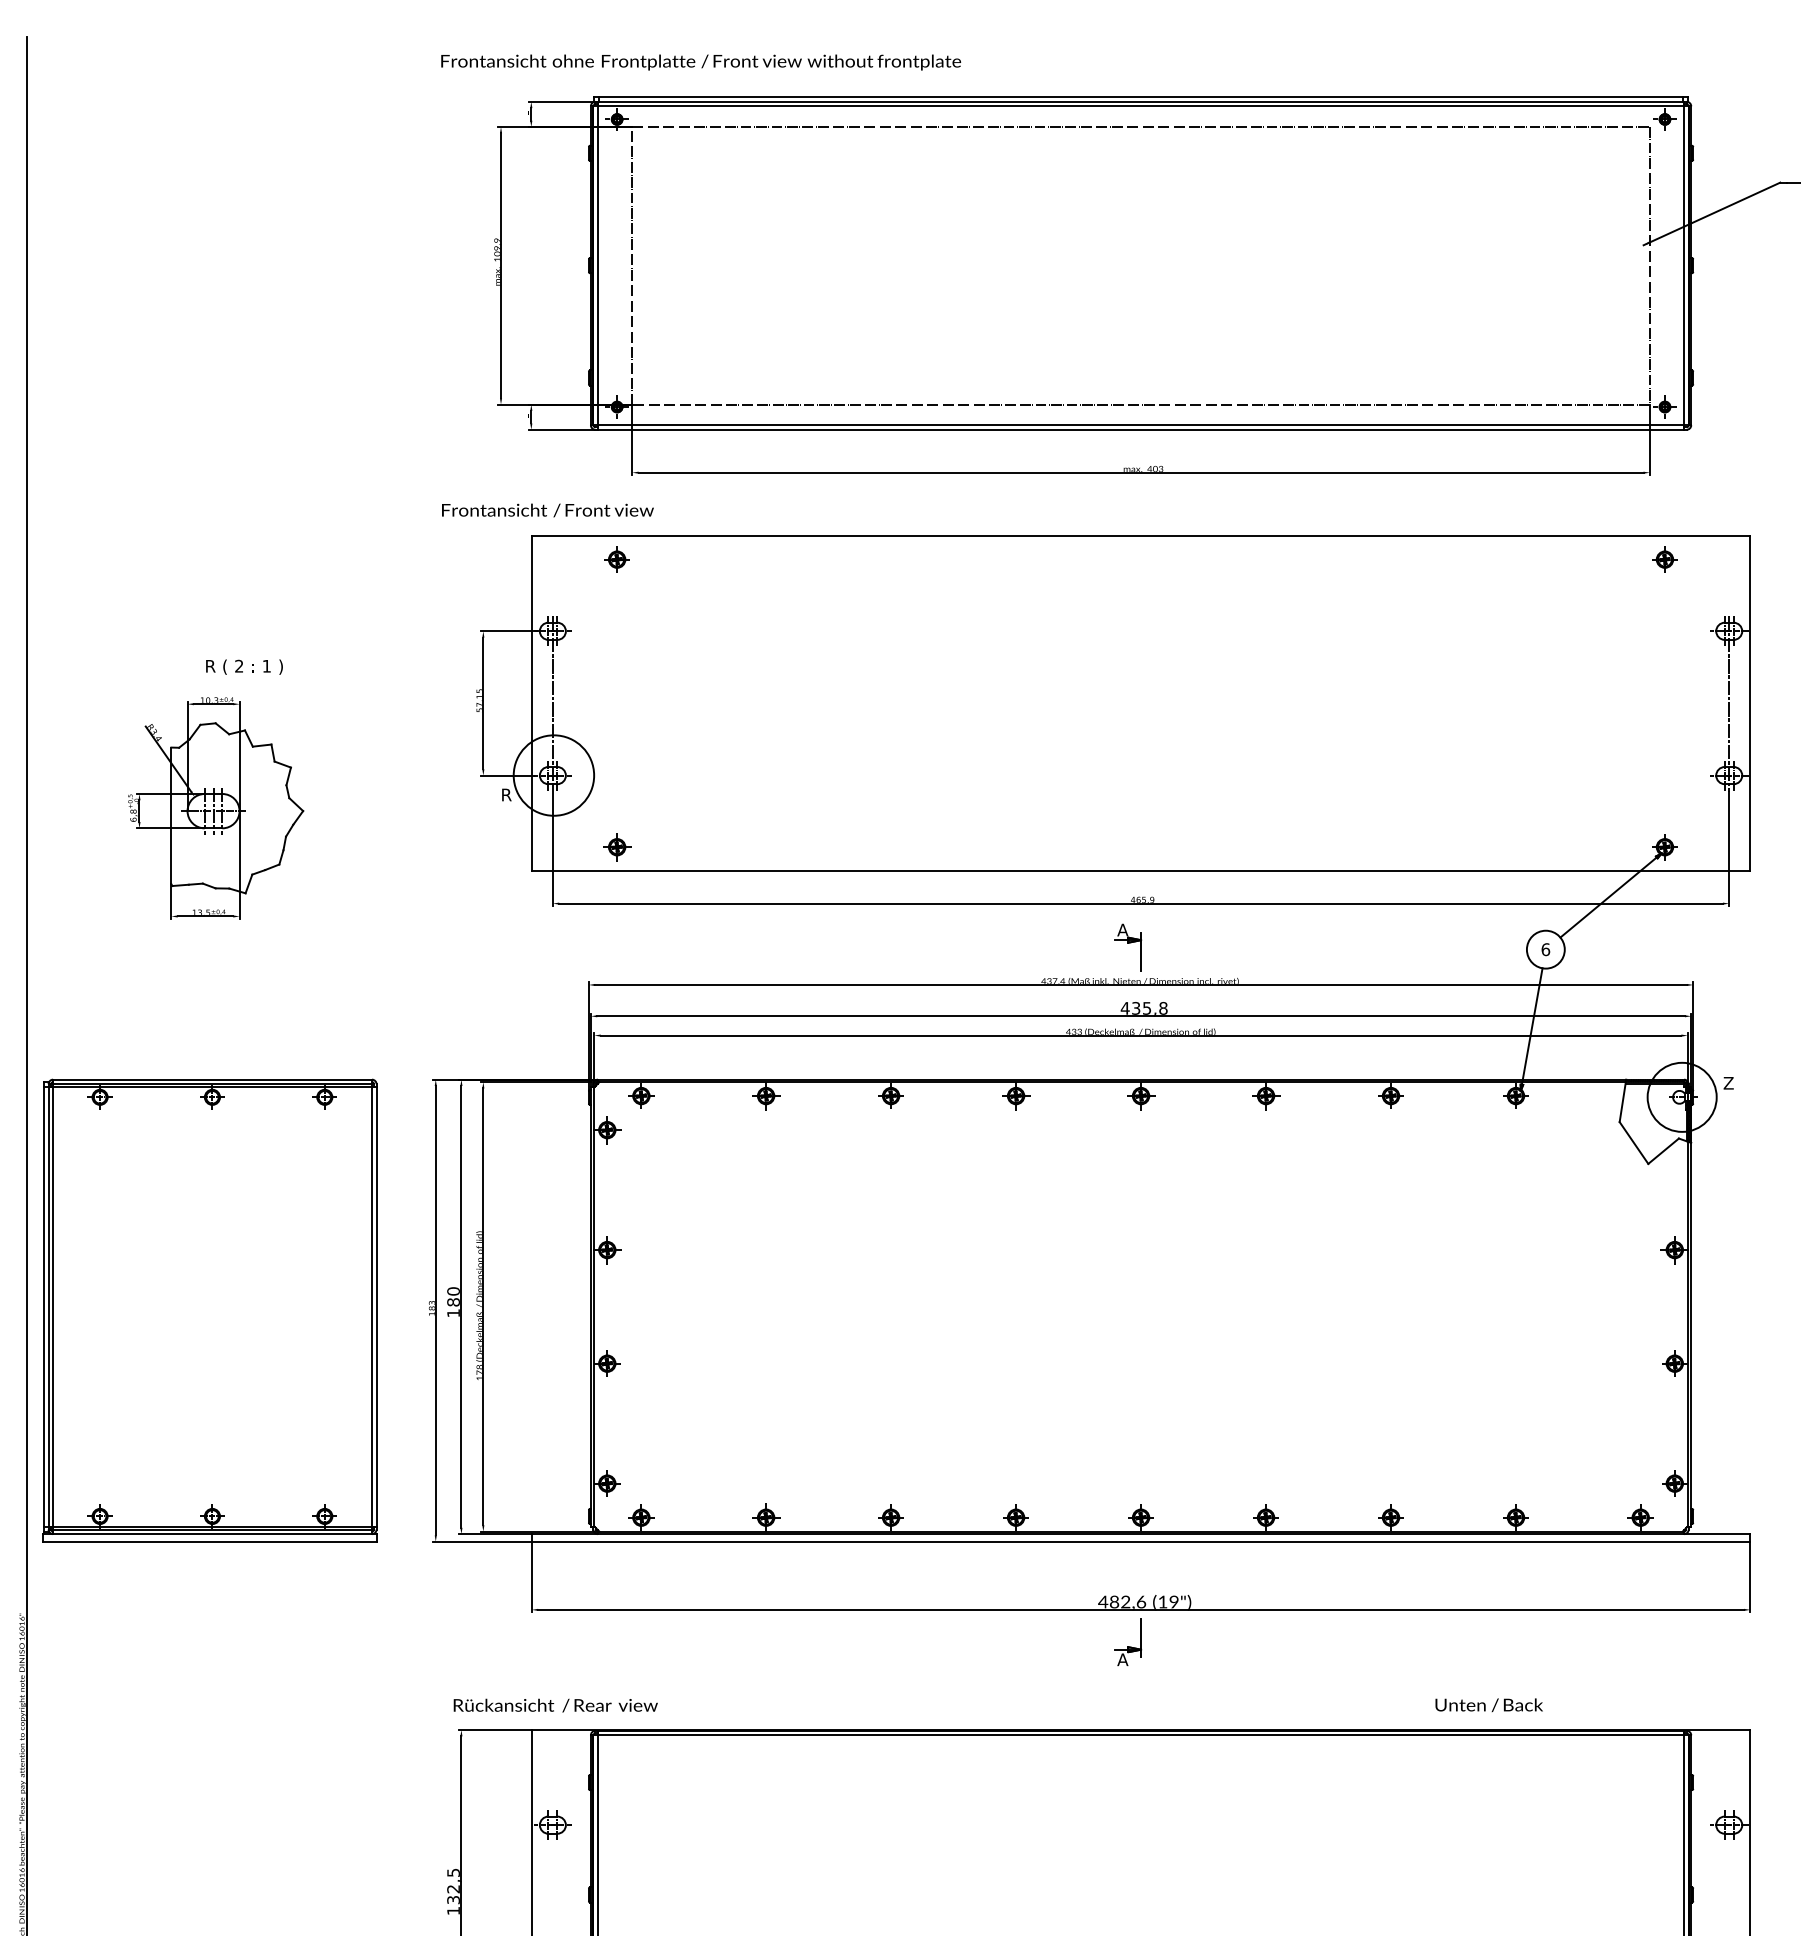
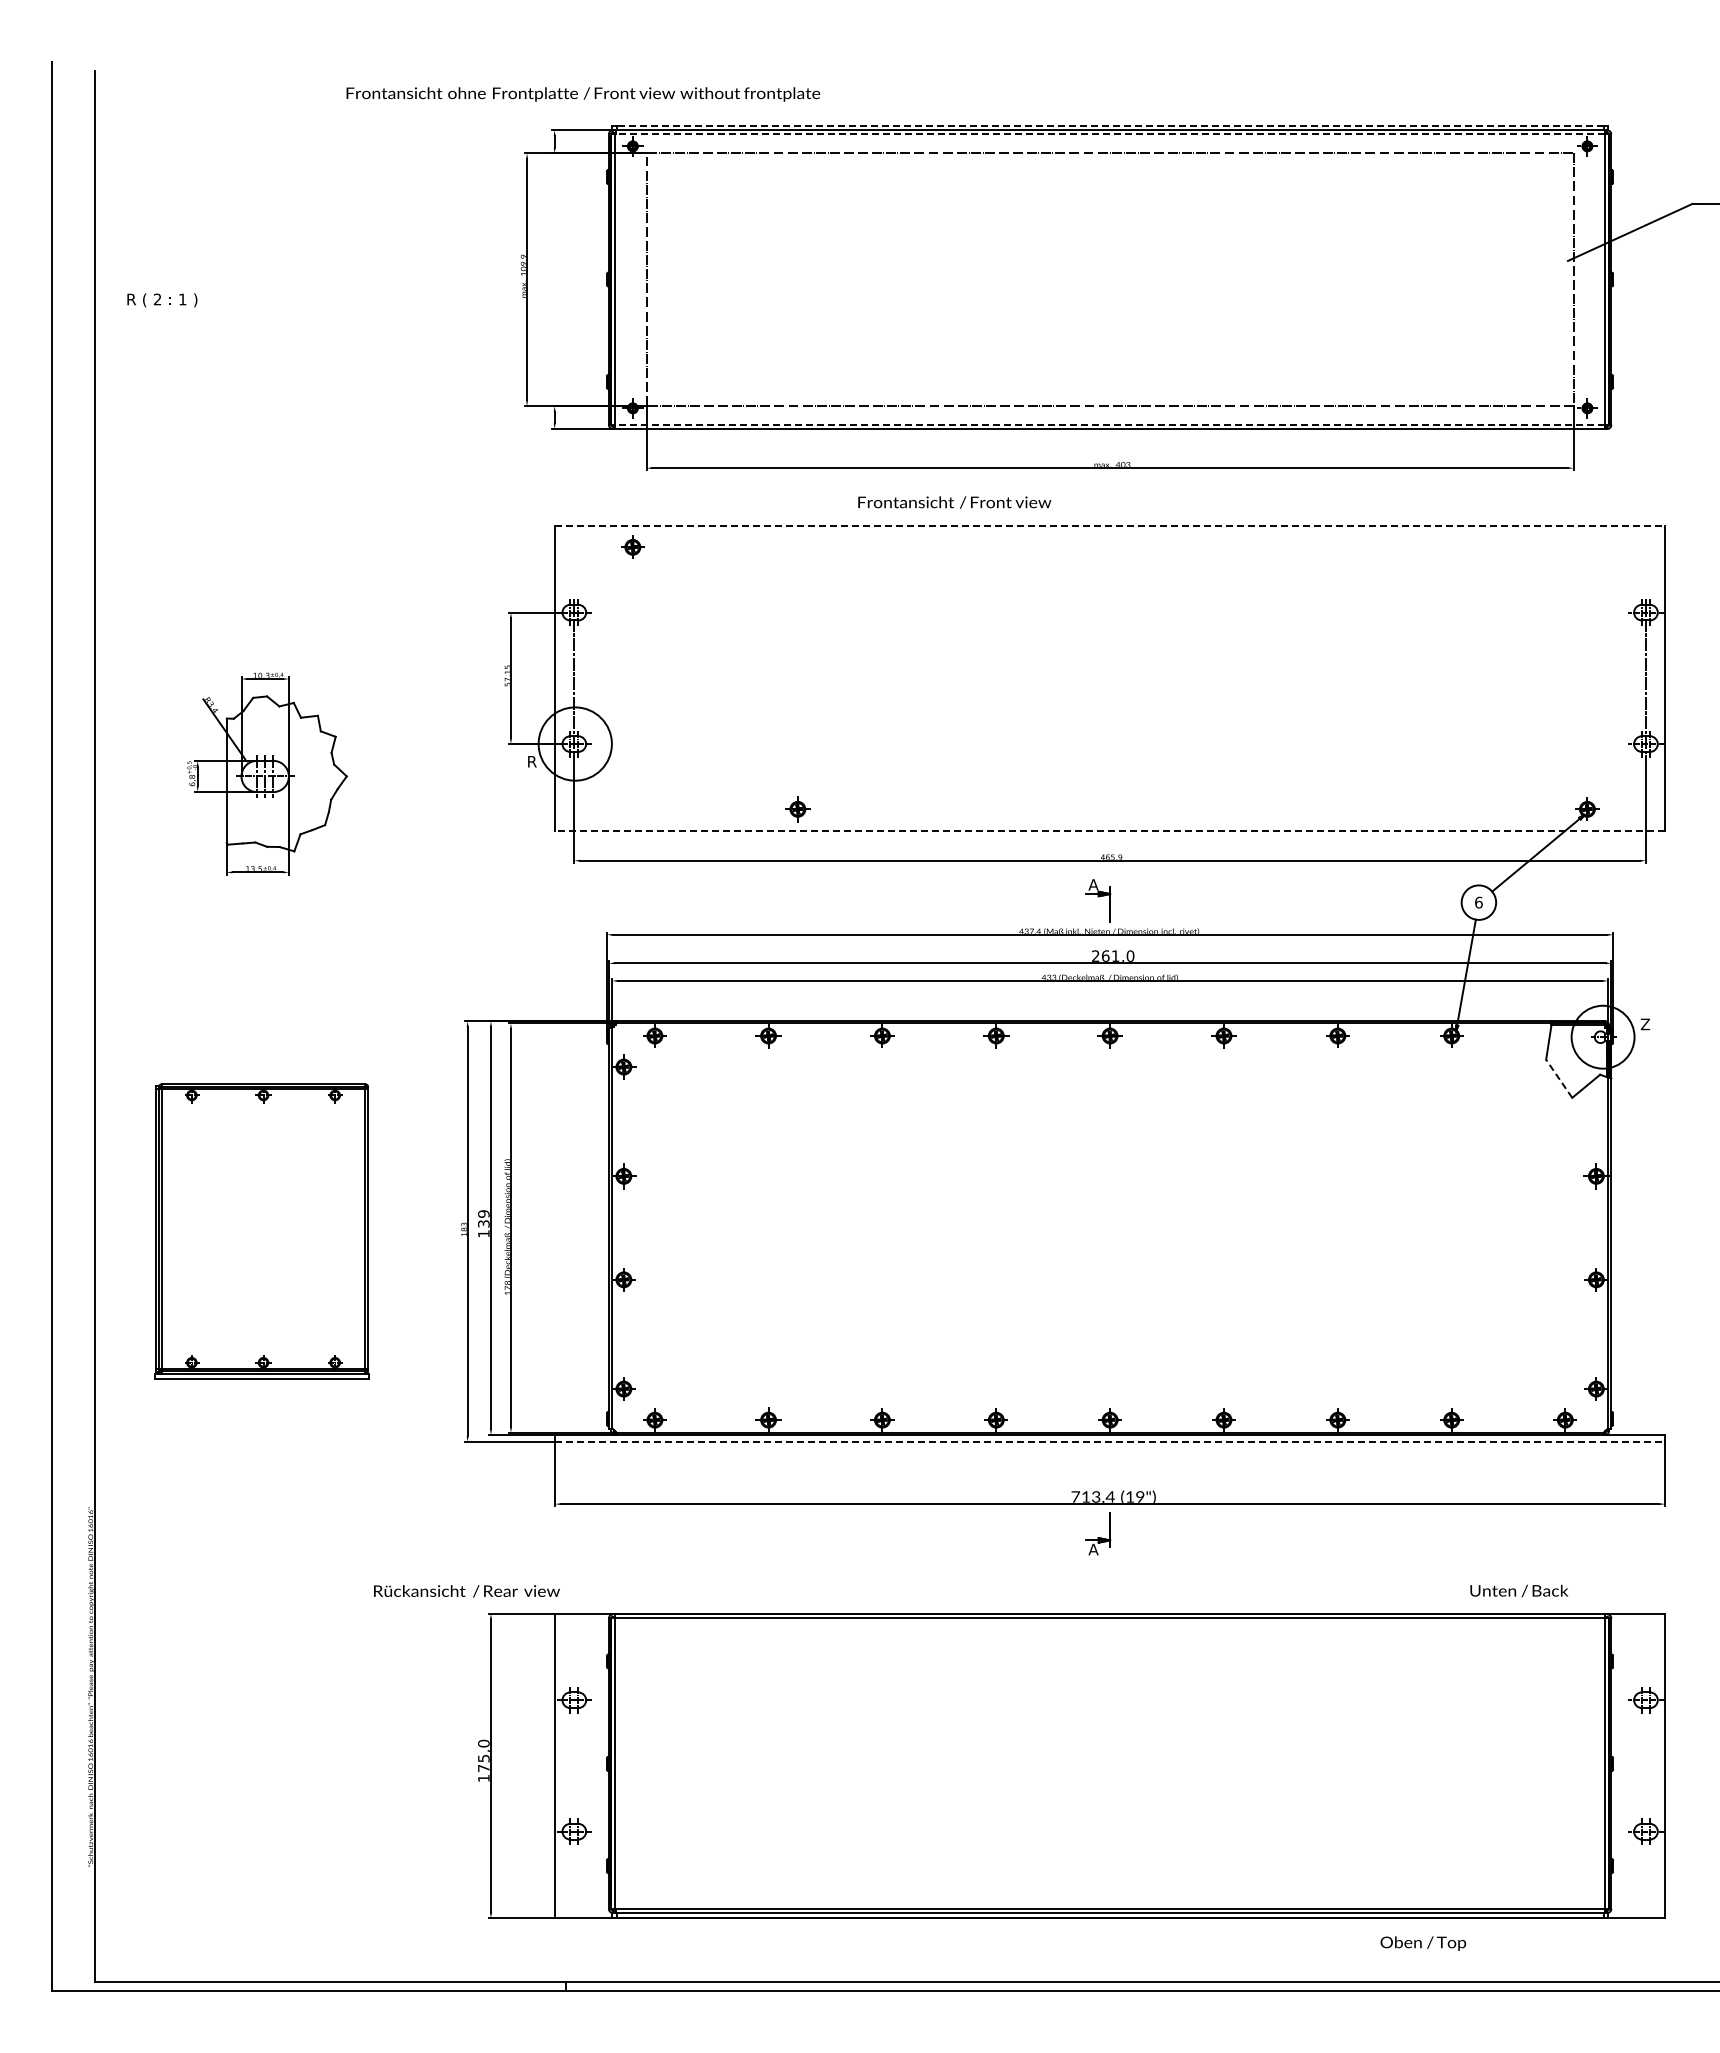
text: (701, 62) -> (583, 94), moved
line: (1140, 96) -> (1109, 125), solid -> dashed
line: (1141, 106) -> (1110, 134), solid -> dashed
line: (1141, 424) -> (1110, 424), solid -> dashed
text: (547, 510) -> (954, 502), moved
line: (1141, 535) -> (1110, 525), solid -> dashed
part: (1665, 558) -> (1587, 546), removed
text: (244, 667) -> (162, 300), moved
part: (616, 847) -> (797, 809), moved
line: (1140, 870) -> (1109, 830), solid -> dashed
text: (1143, 1007) -> (1112, 955), 435,8 -> 261,0
line: (1633, 1142) -> (1558, 1078), solid -> dashed
text: (453, 1296) -> (483, 1218), 180 -> 139
part: (209, 1310) -> (261, 1231), size x0.7
line: (1141, 1542) -> (1110, 1442), solid -> dashed
text: (1121, 1601) -> (1092, 1496), 482,6 -> 713,4
text: (1489, 1704) -> (1519, 1590), moved
text: (555, 1705) -> (466, 1591), moved
text: (453, 1885) -> (483, 1755), 132,5 -> 175,0

